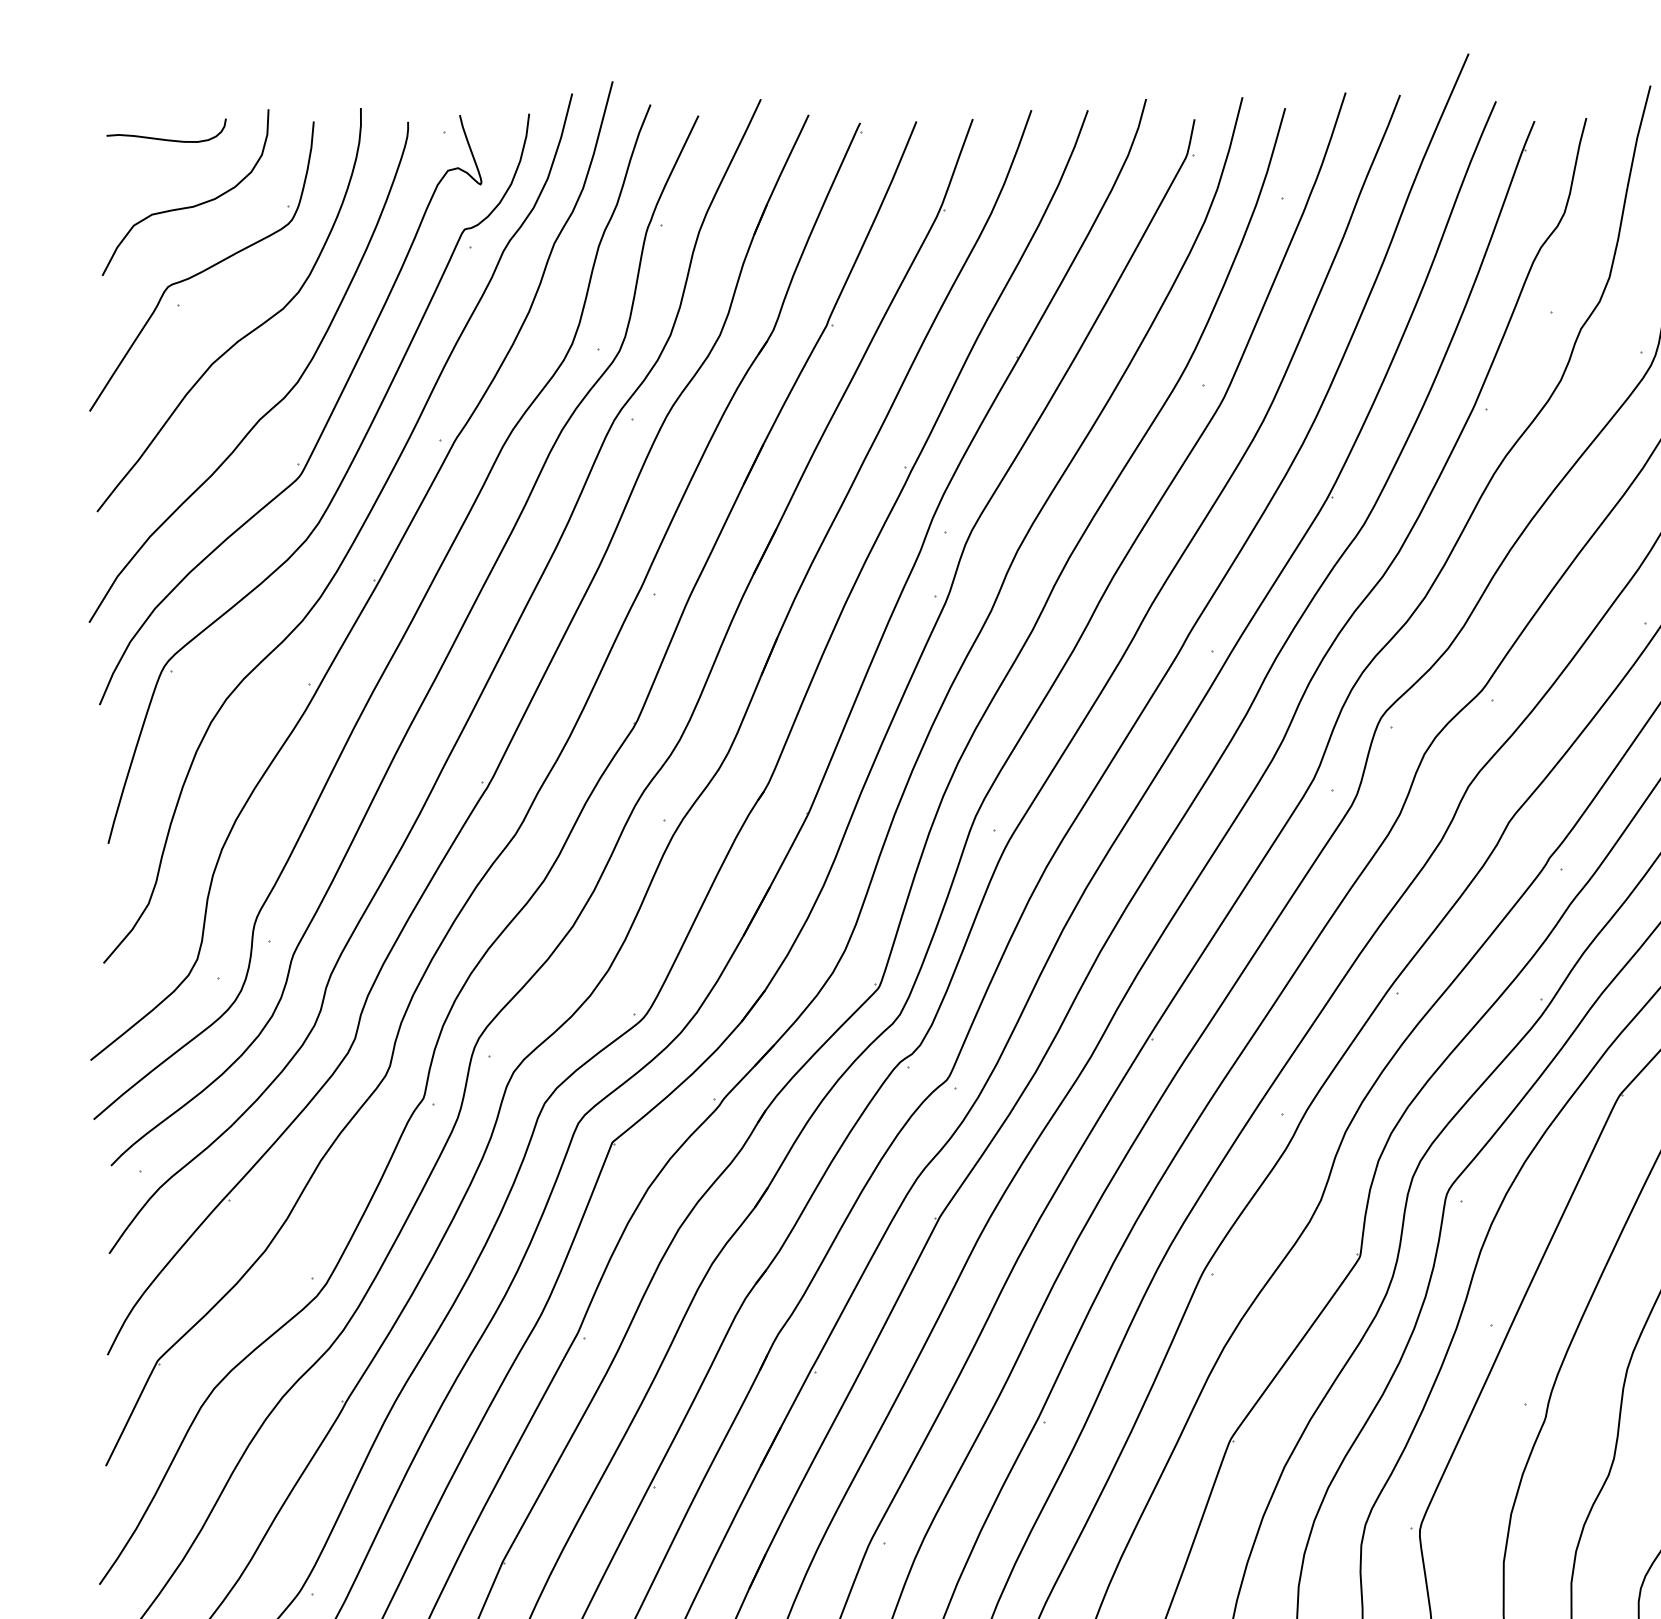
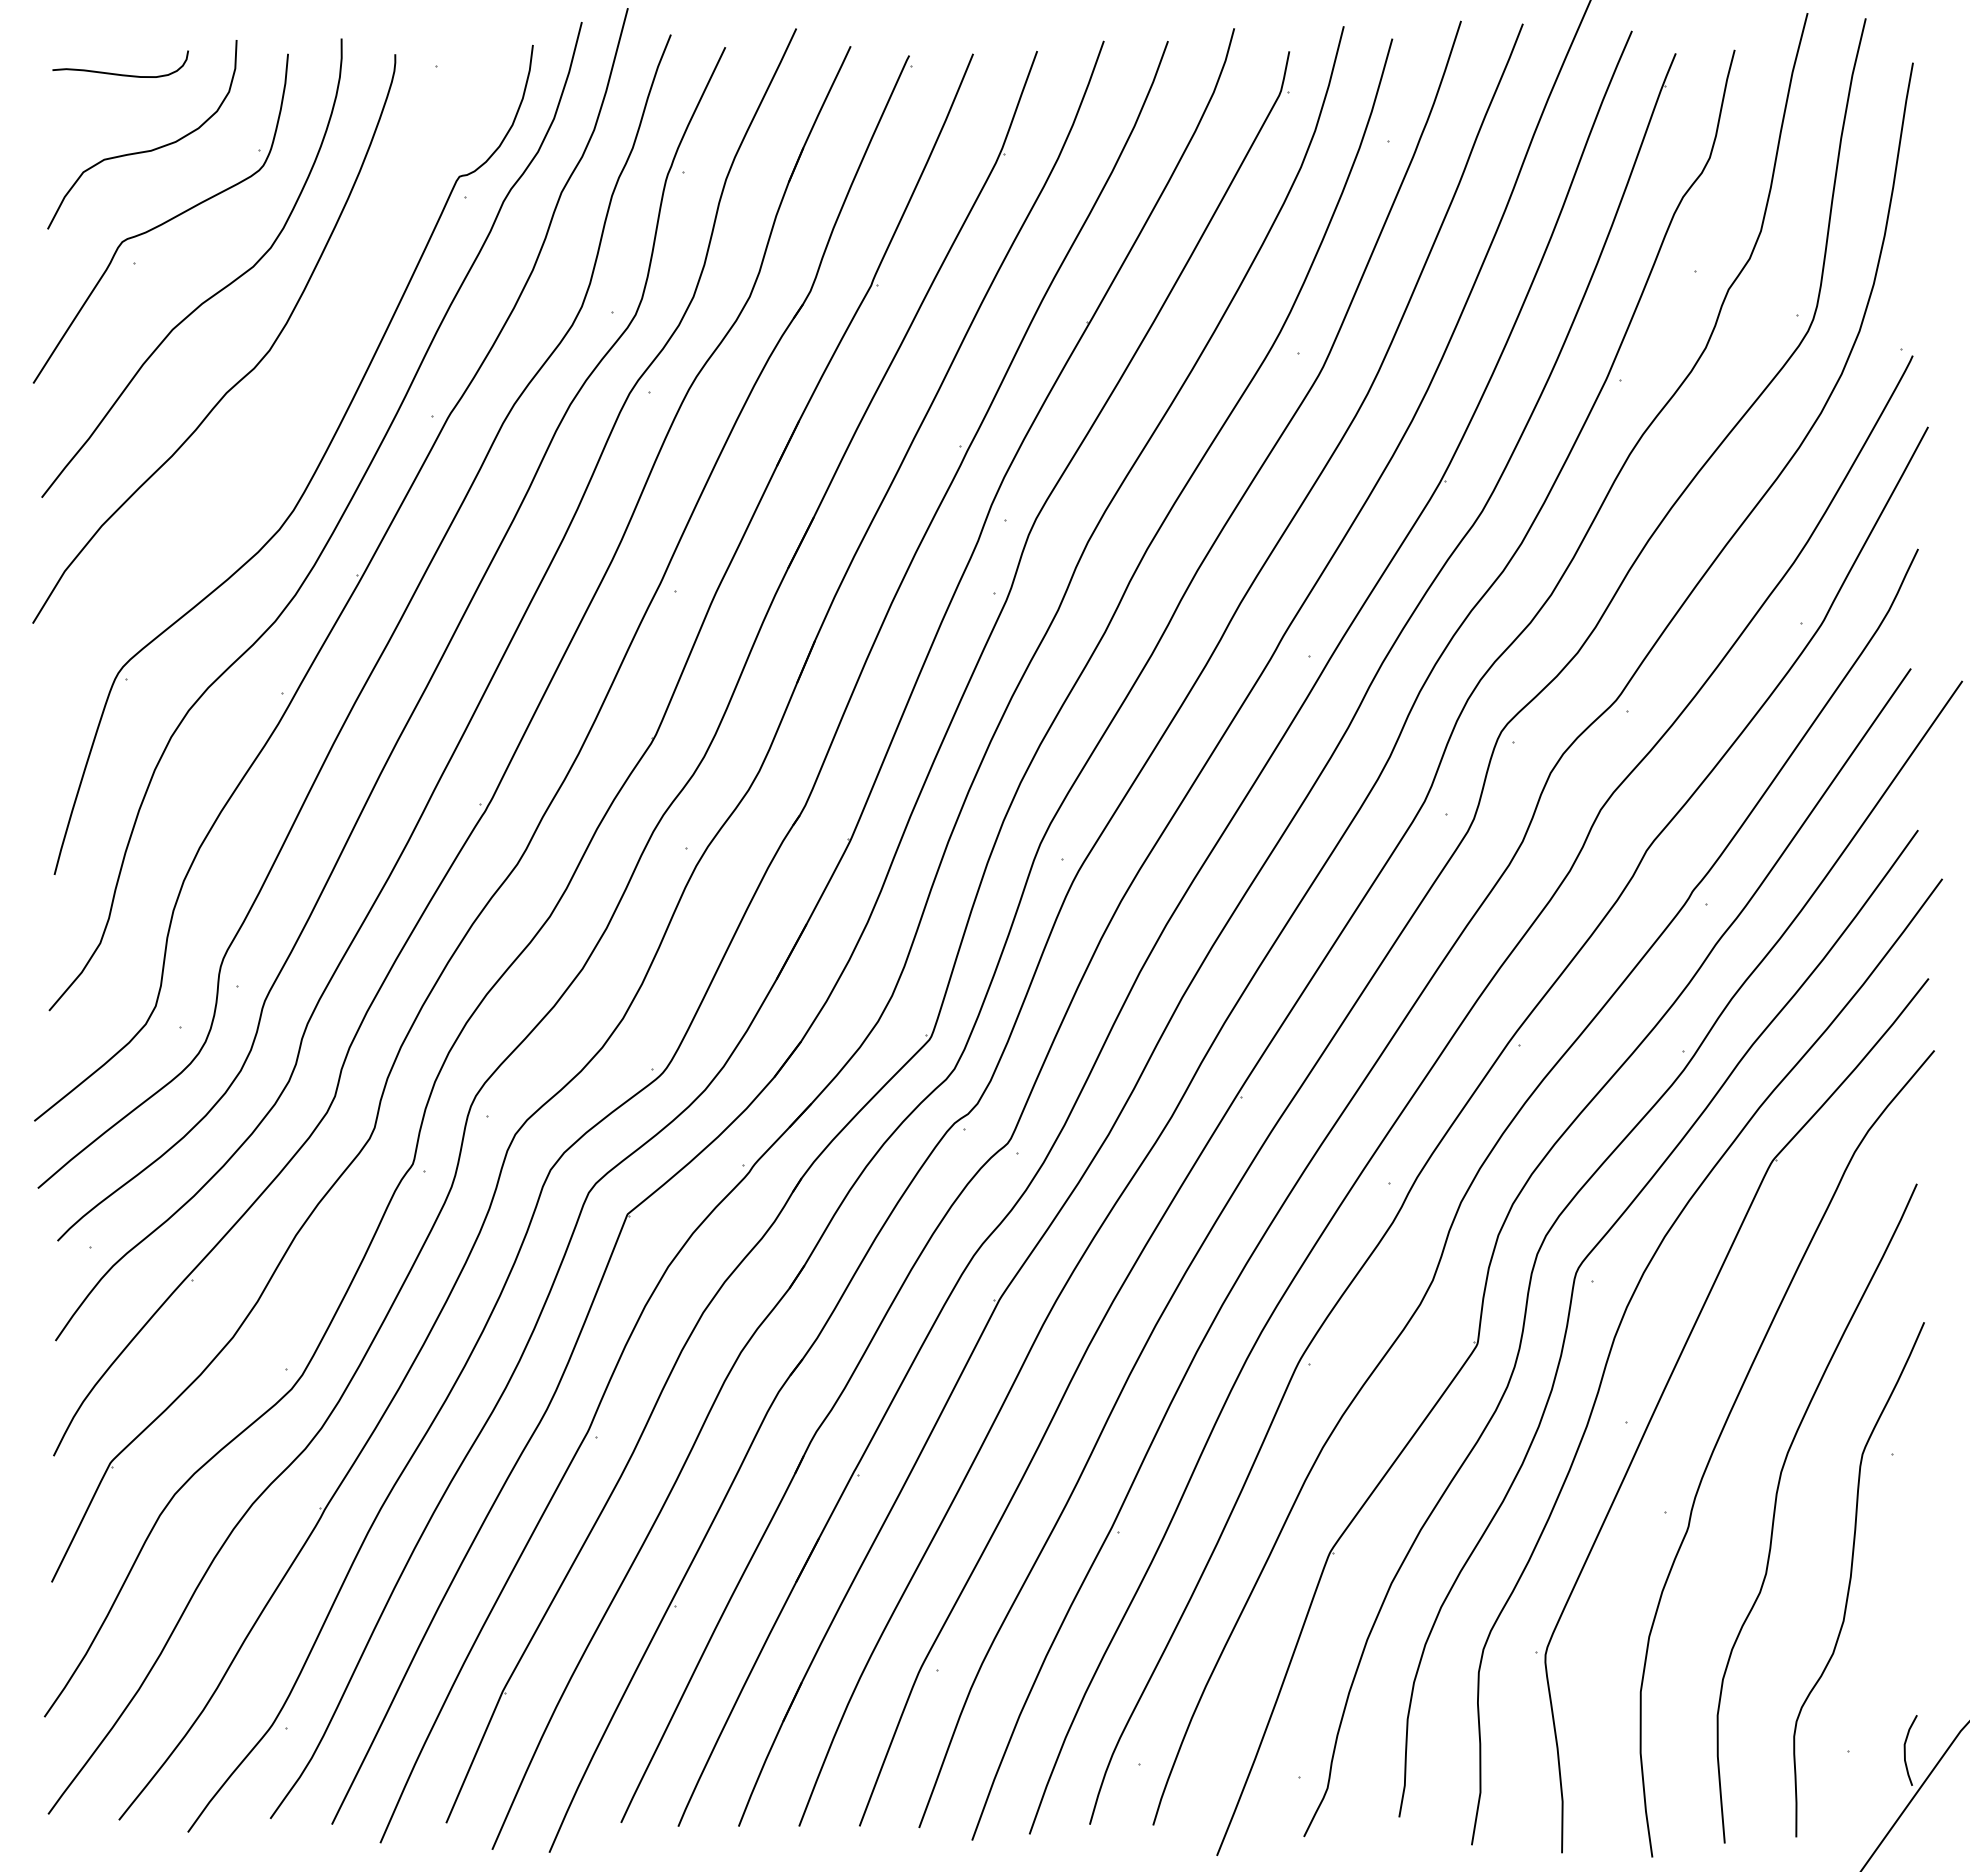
part: (323, 427) -> (299, 401), removed

